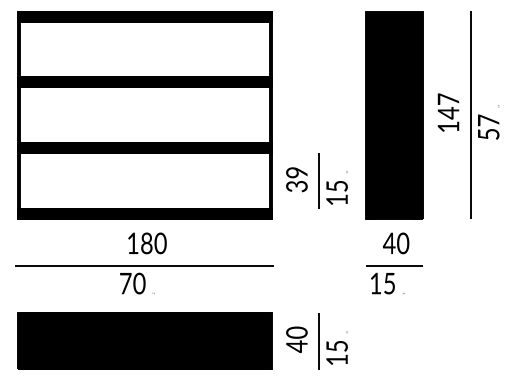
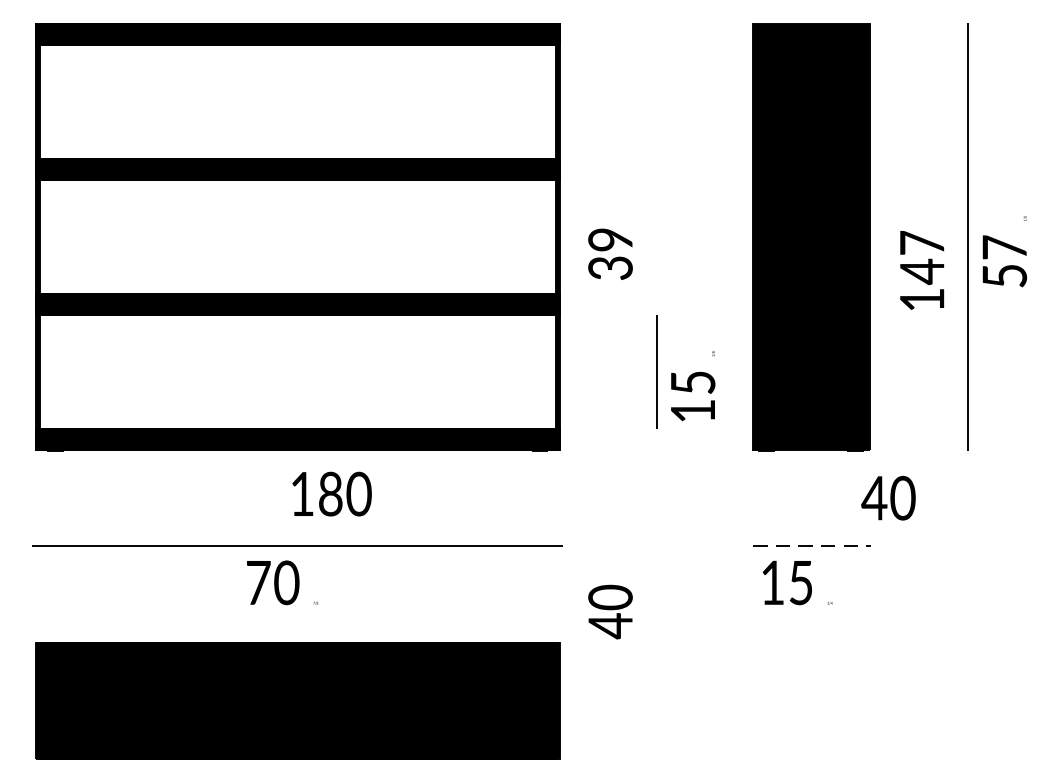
text: (448, 112) -> (922, 270), moved
text: (296, 179) -> (609, 253), moved
text: (147, 243) -> (332, 494), moved
text: (395, 243) -> (887, 498), moved
line: (394, 265) -> (811, 545), solid -> dashed
text: (296, 339) -> (609, 611), moved
part: (332, 341) -> (683, 701), removed

